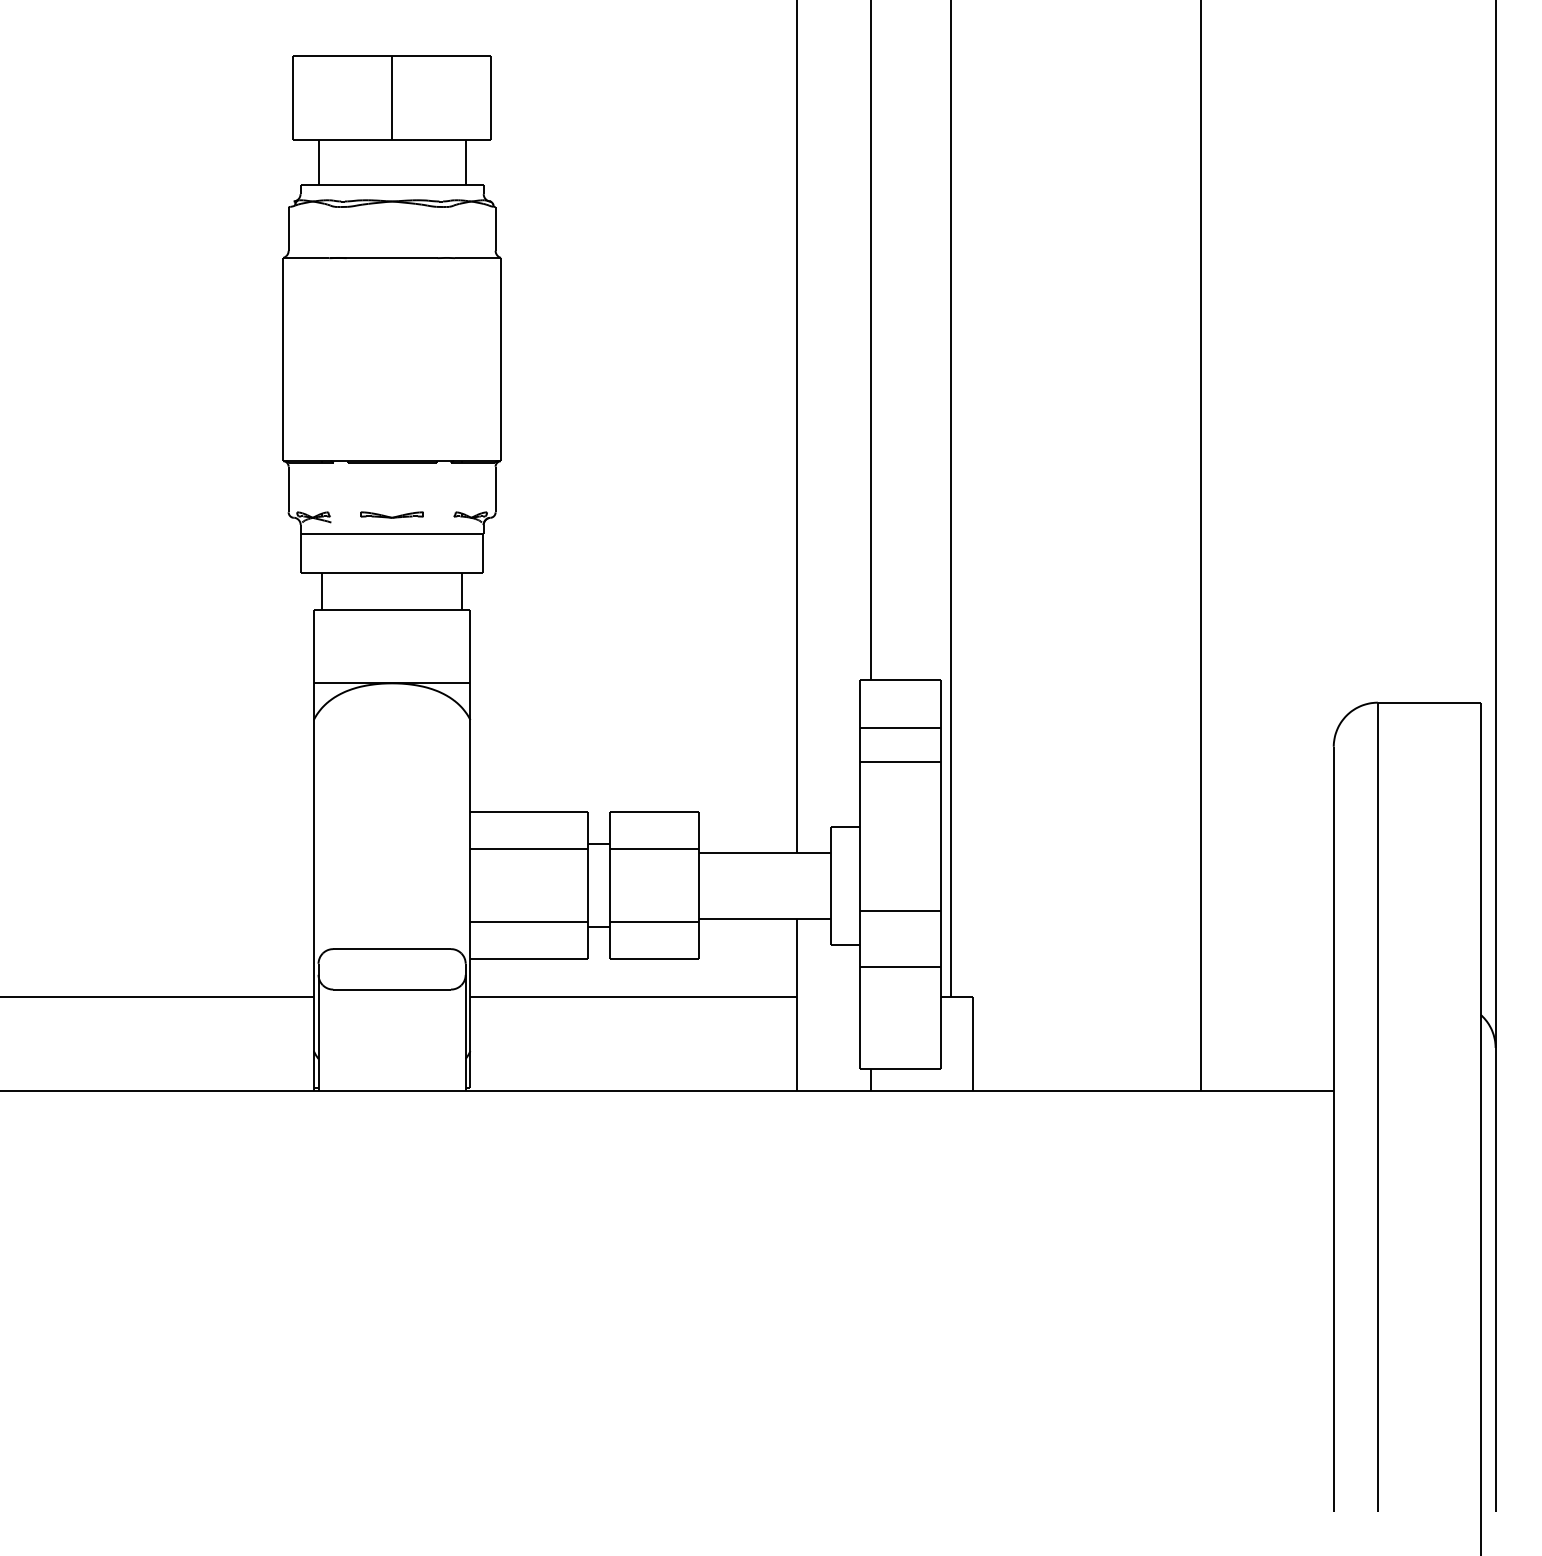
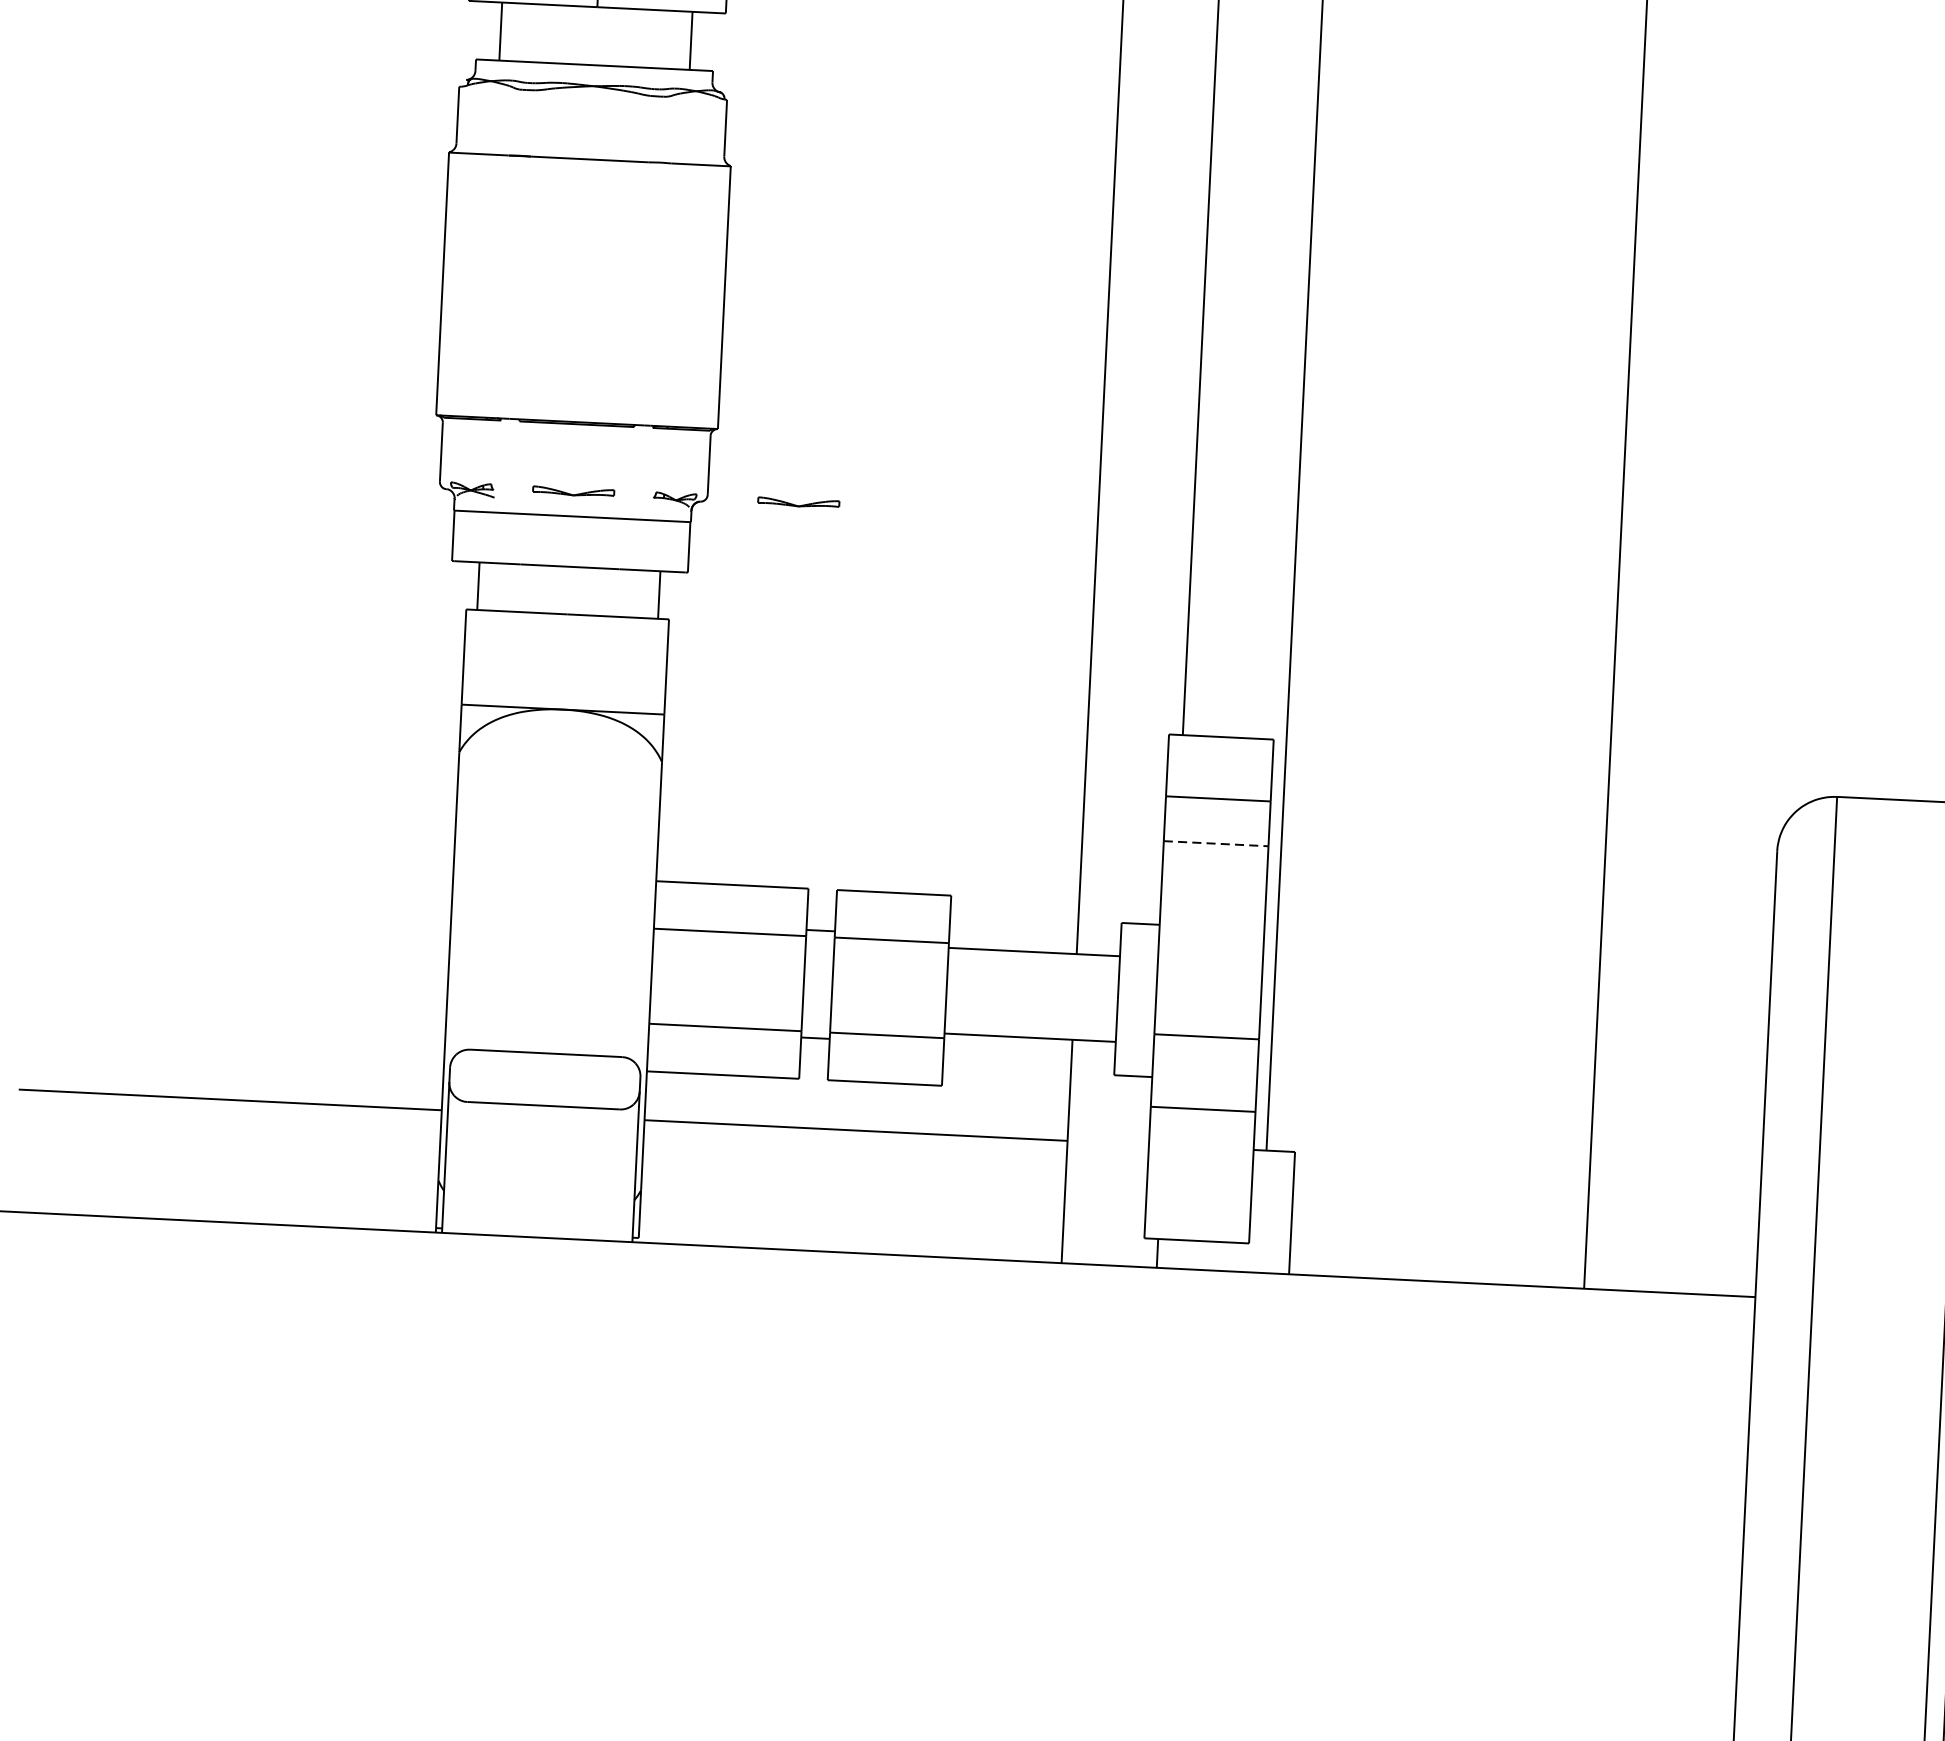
part: (565, 514) -> (797, 502), added
line: (901, 762) -> (1216, 844), solid -> dashed

